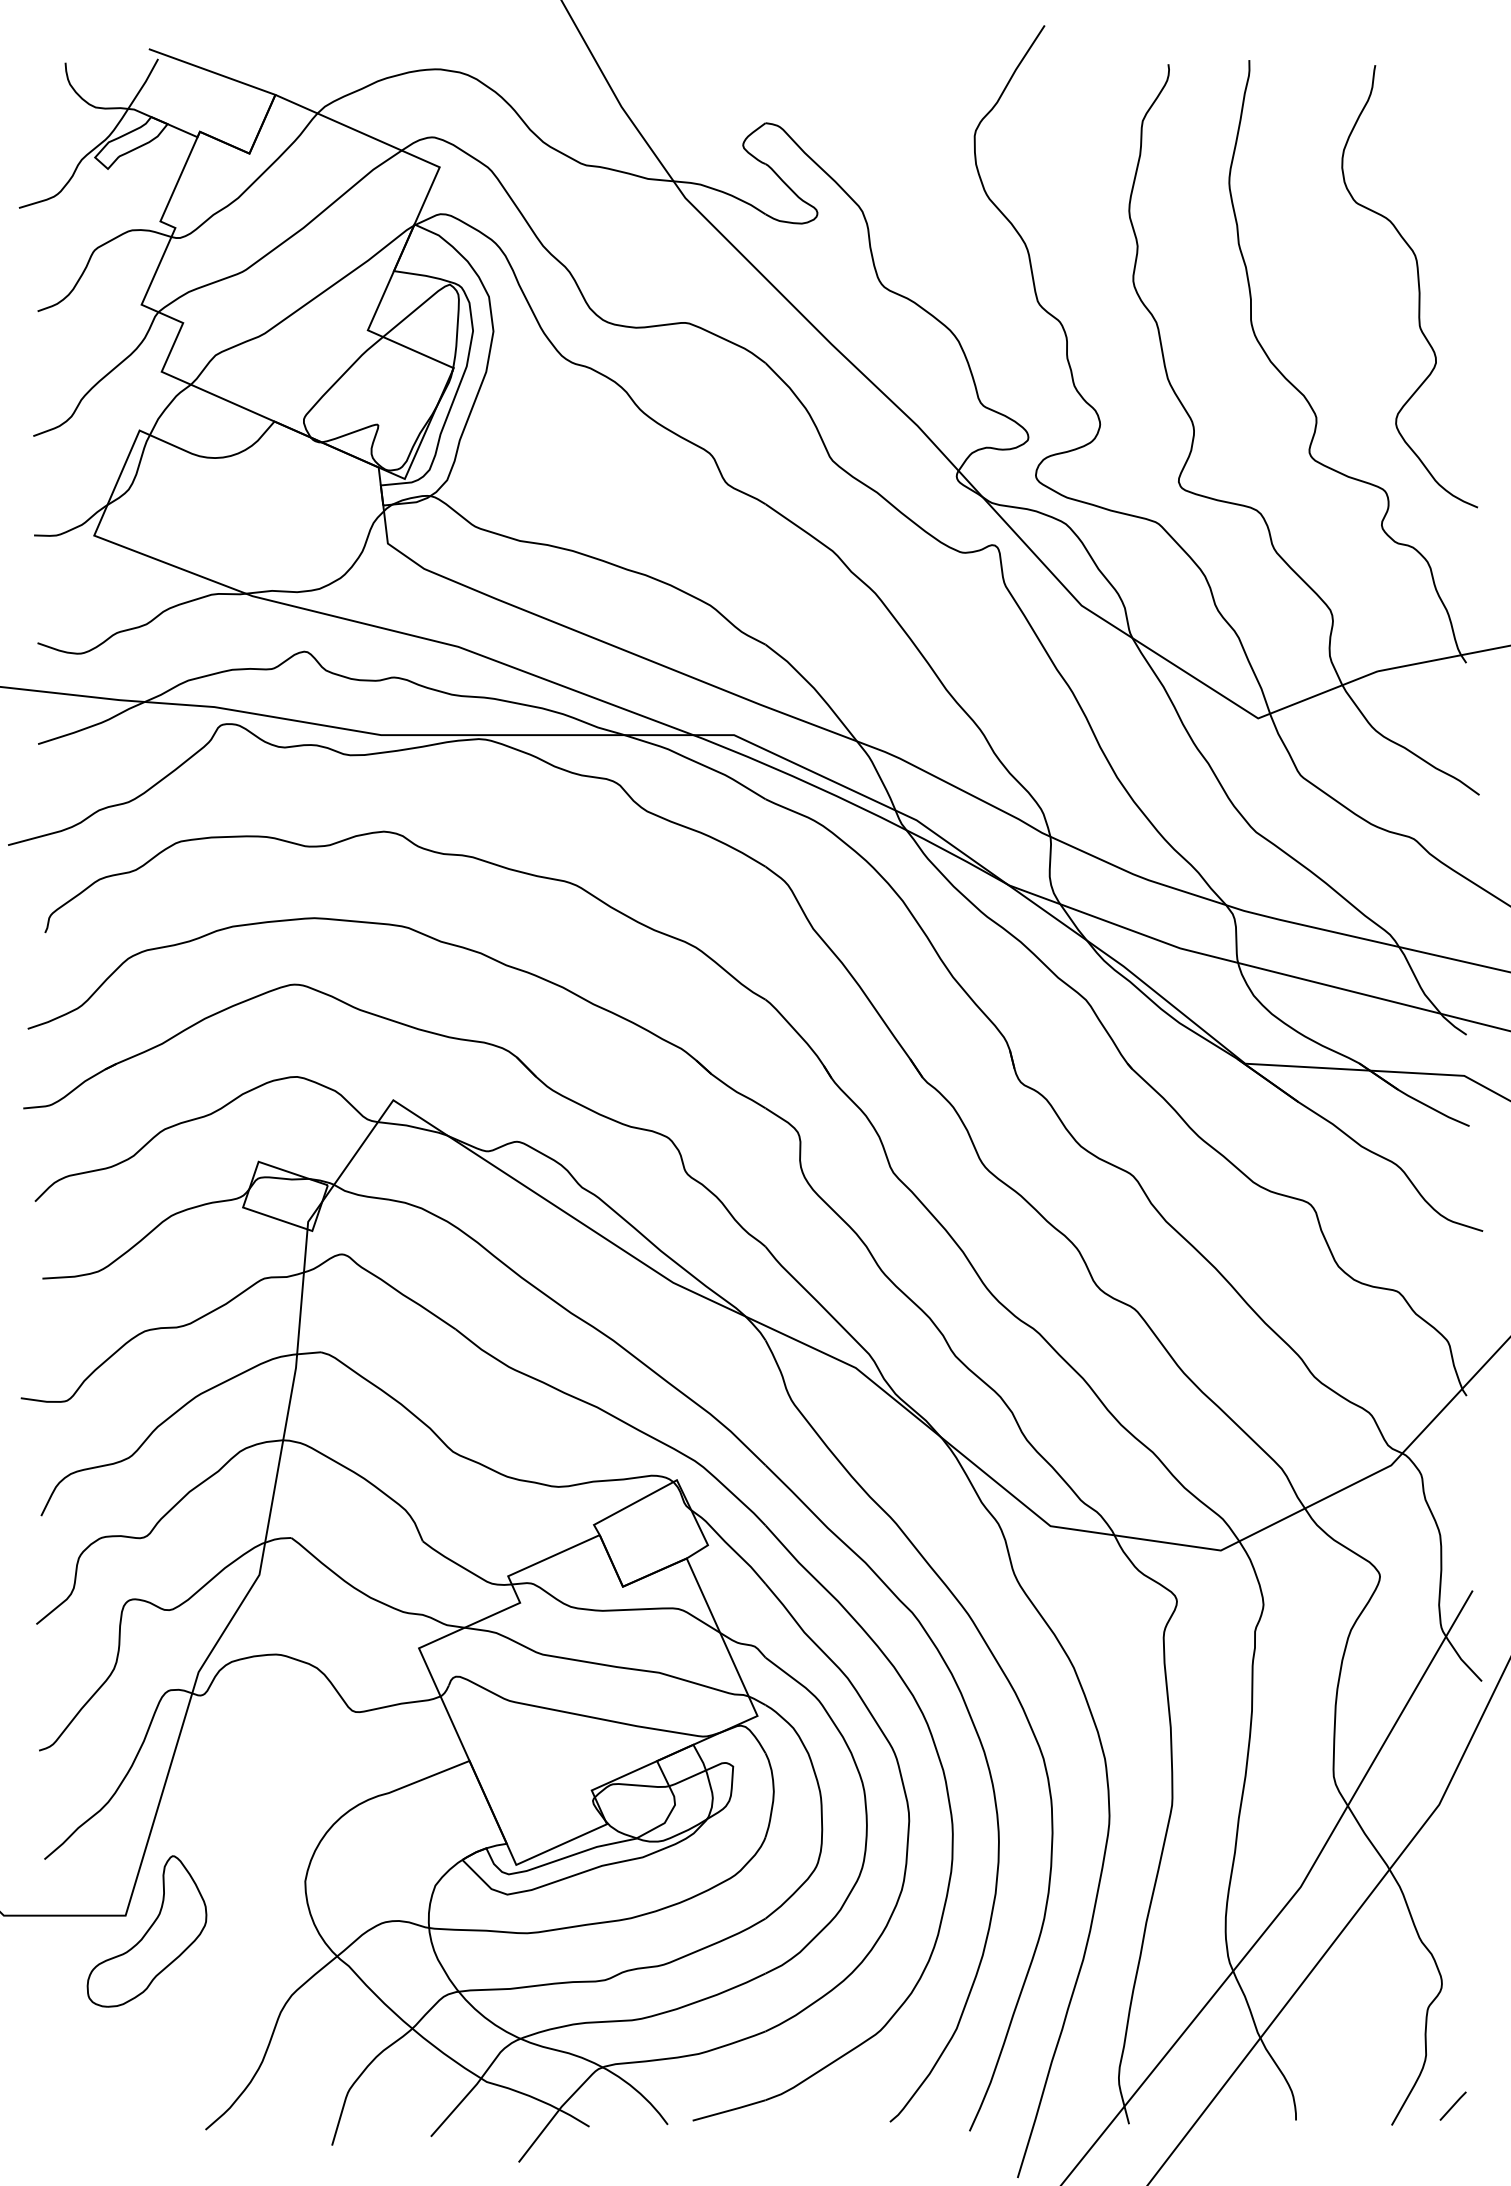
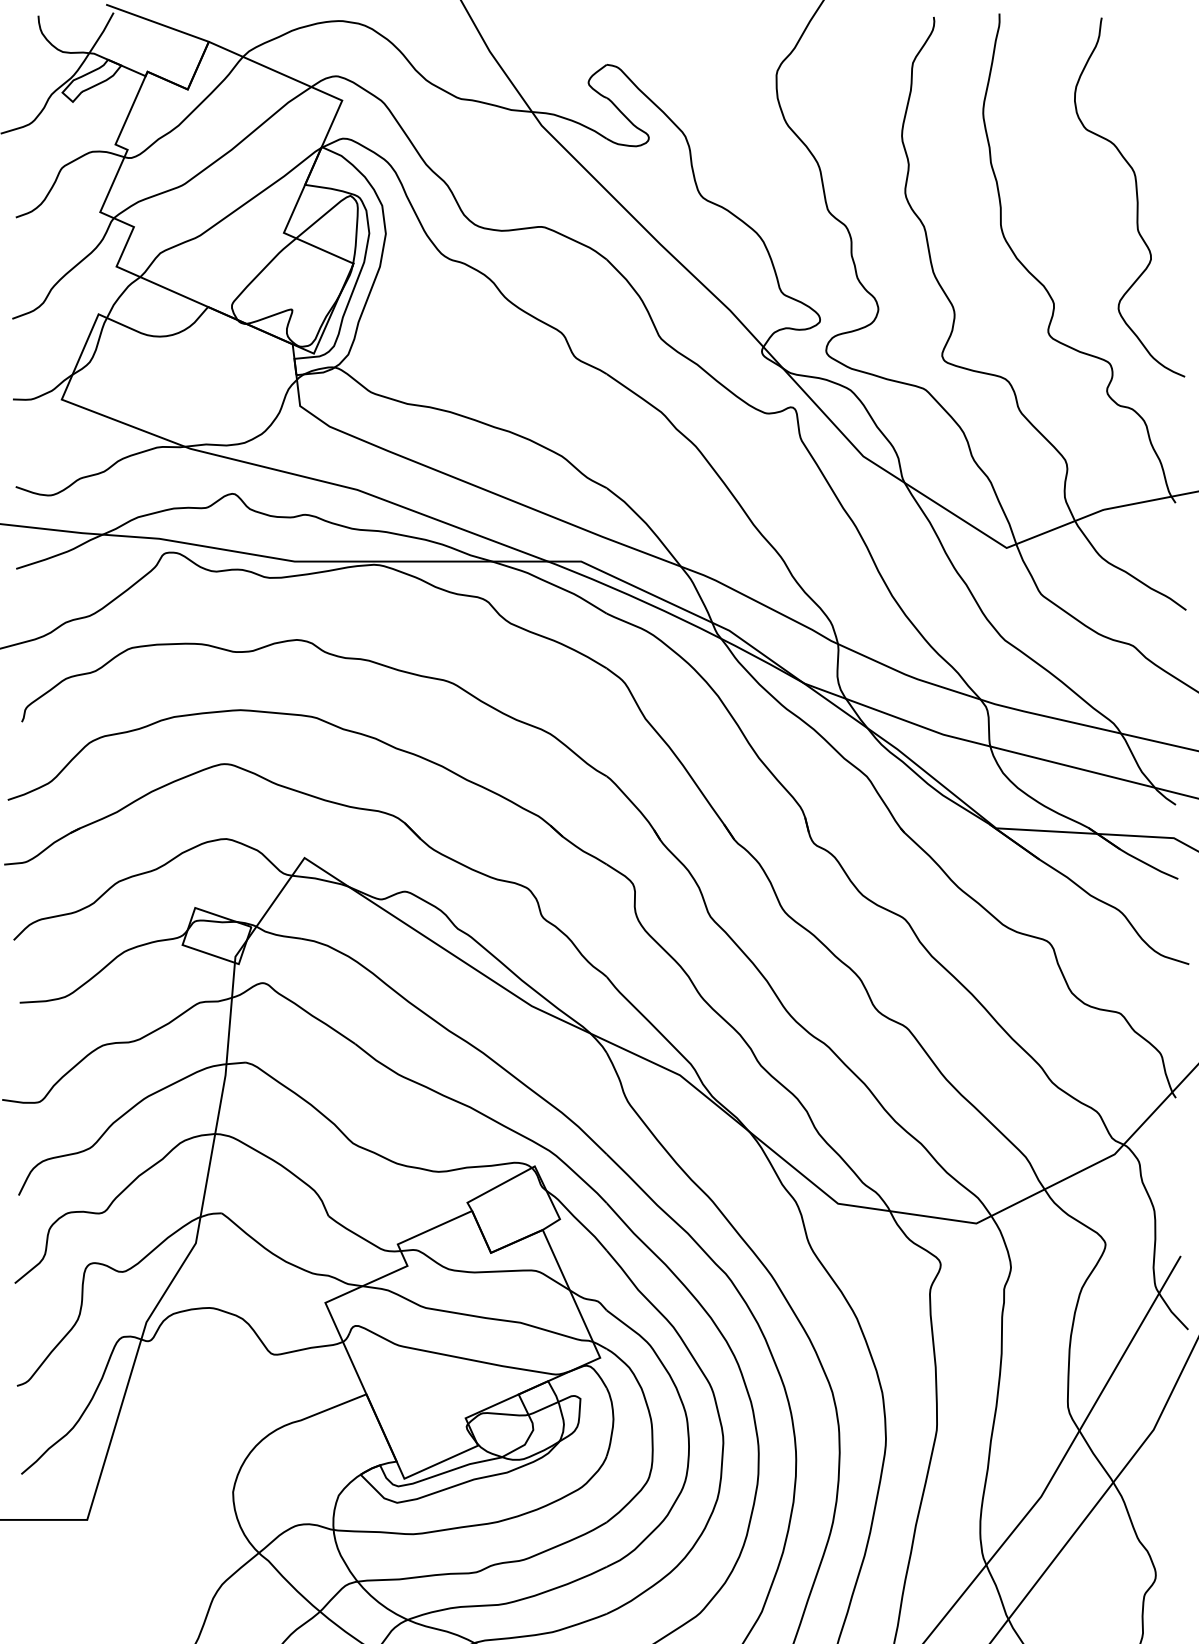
part: (146, 1931) -> (104, 1532), removed

